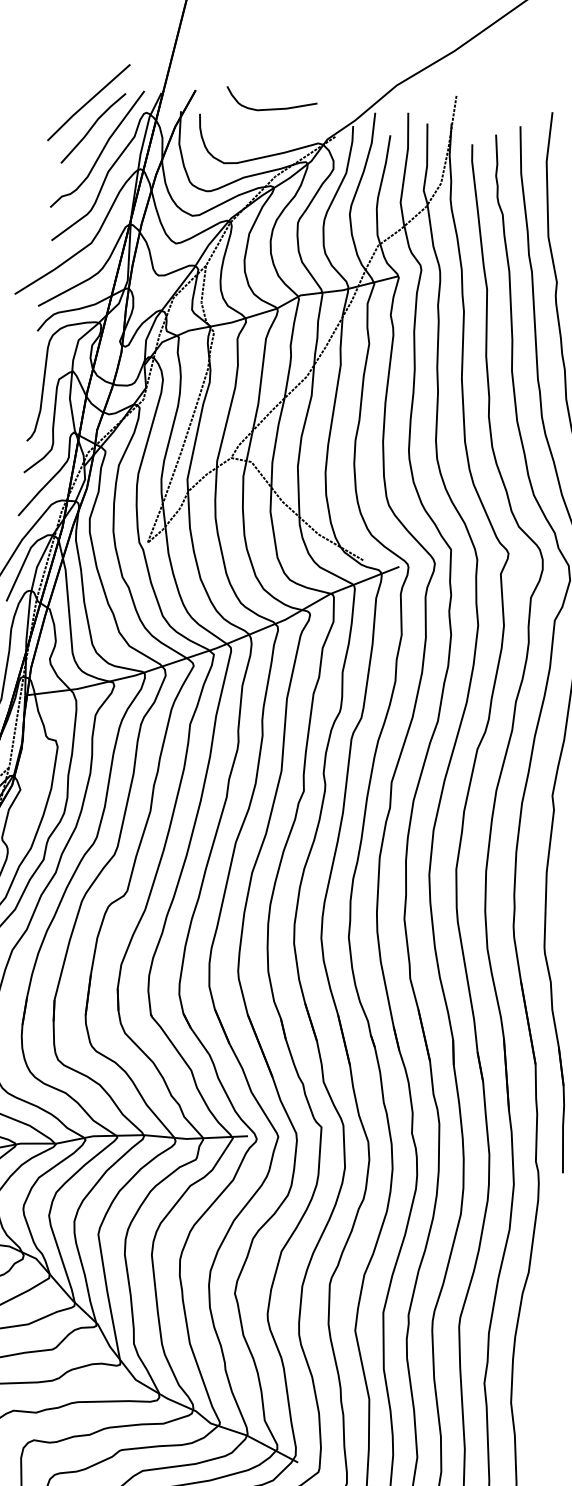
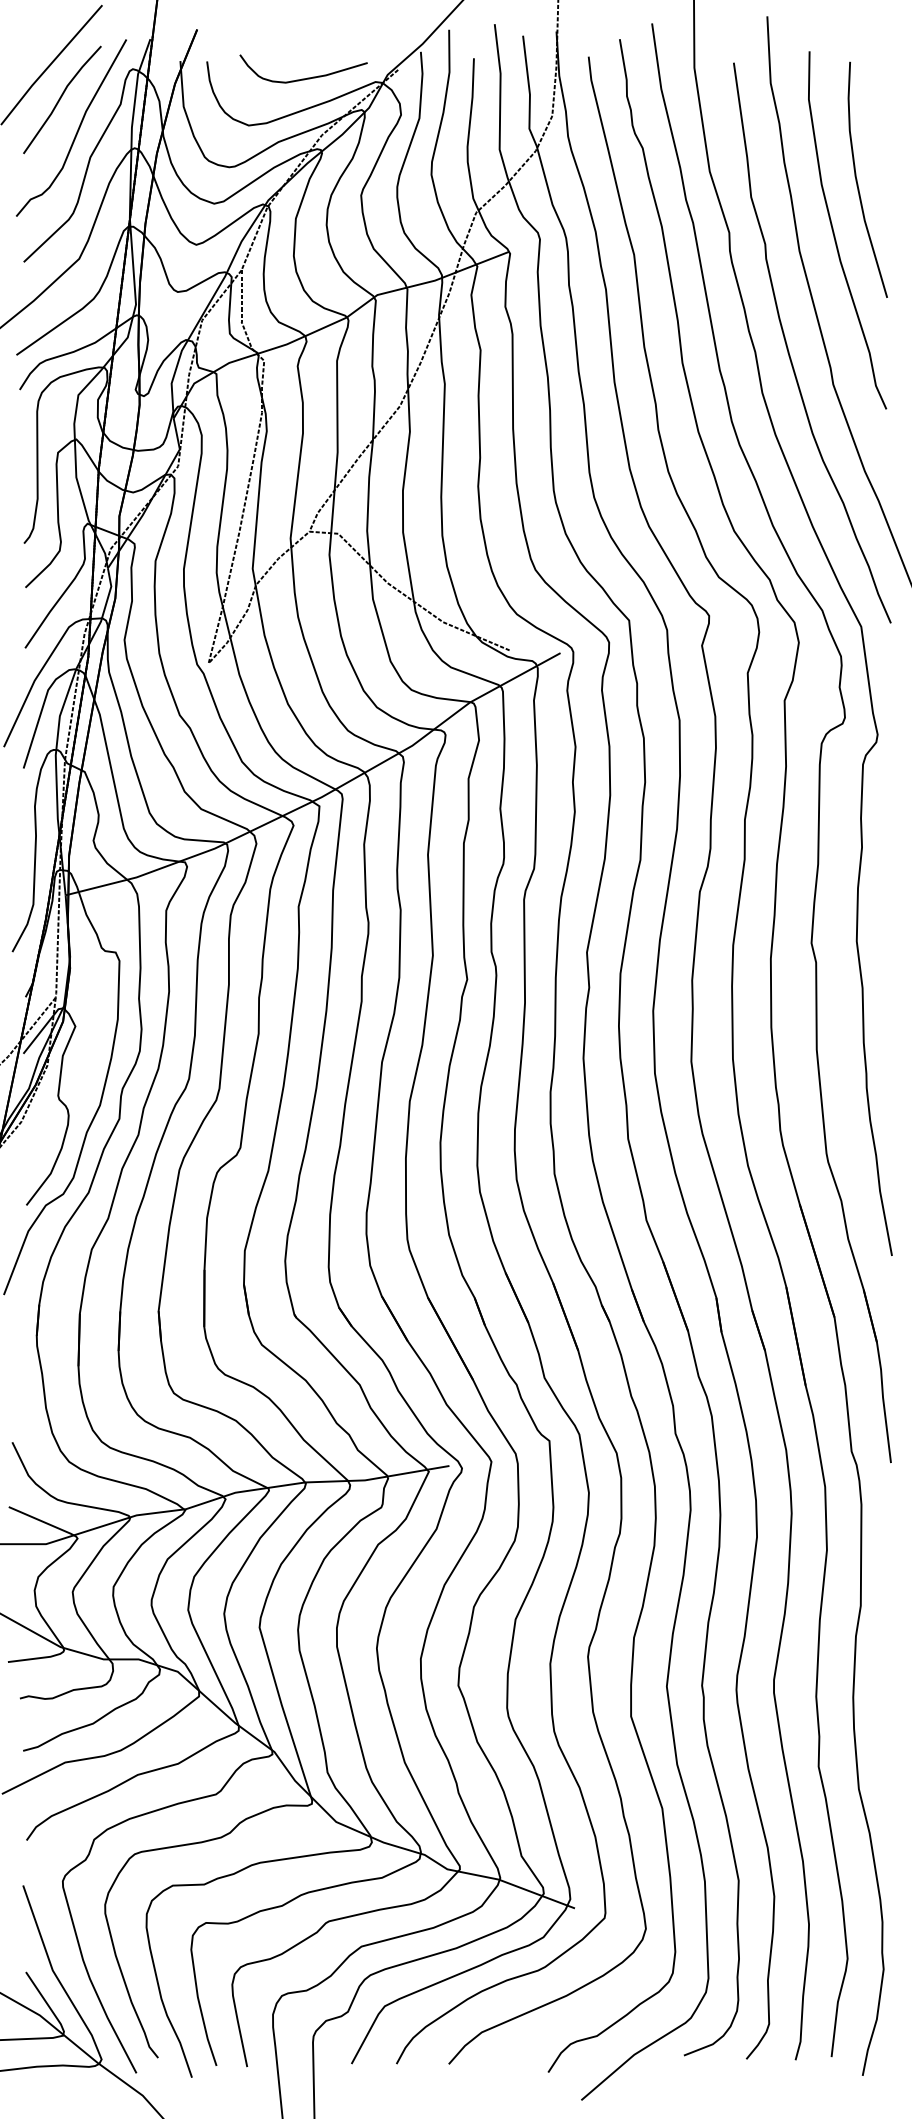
curve: (273, 108) -> (307, 77), moved

